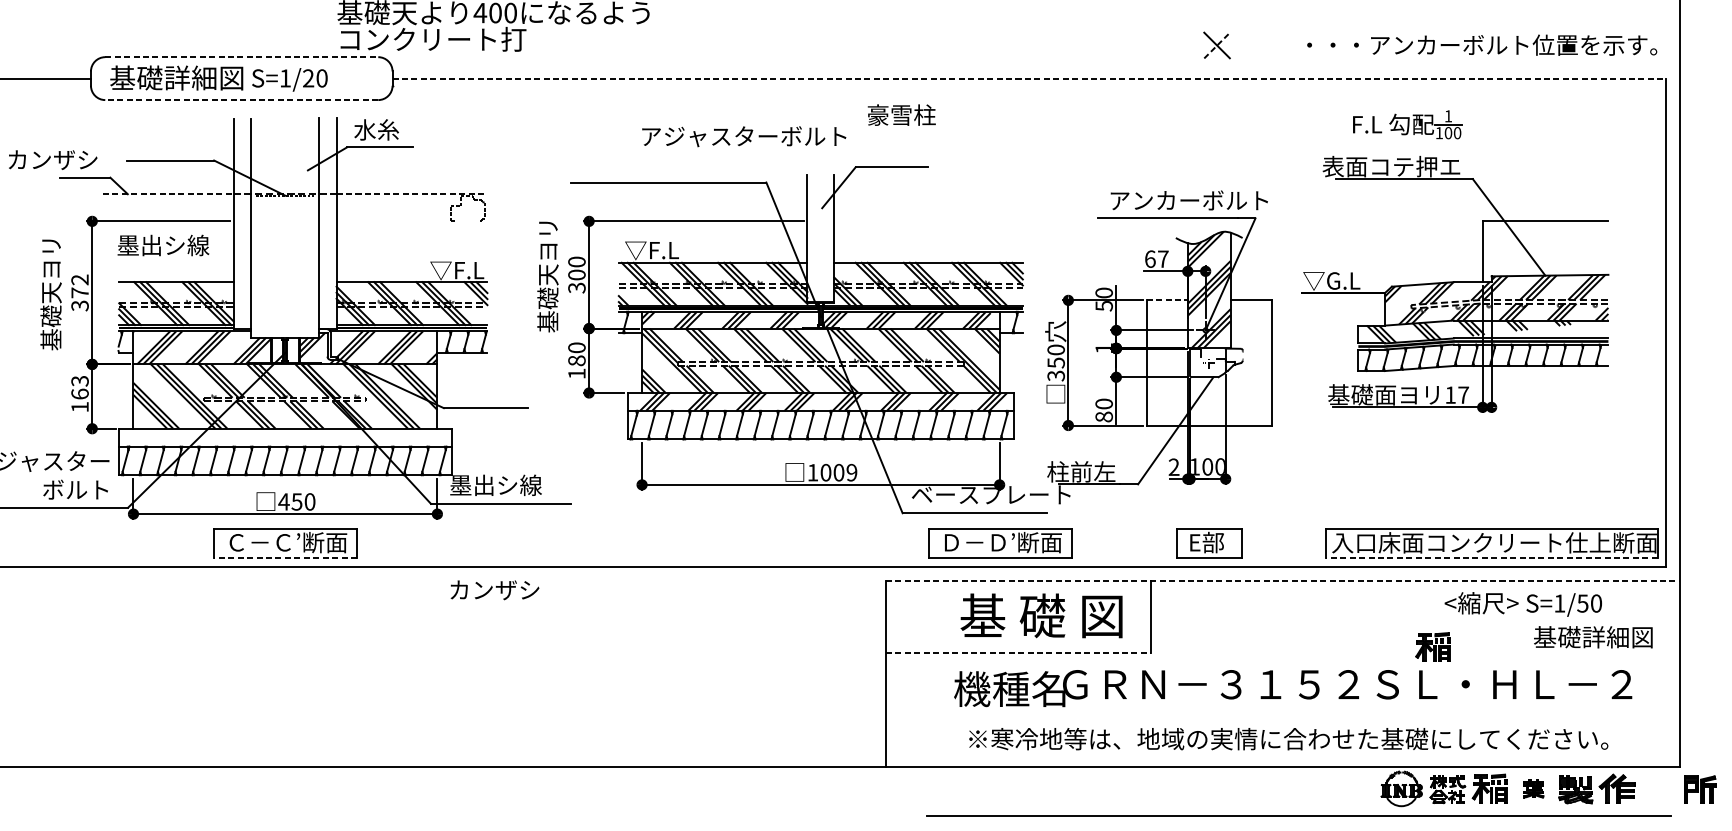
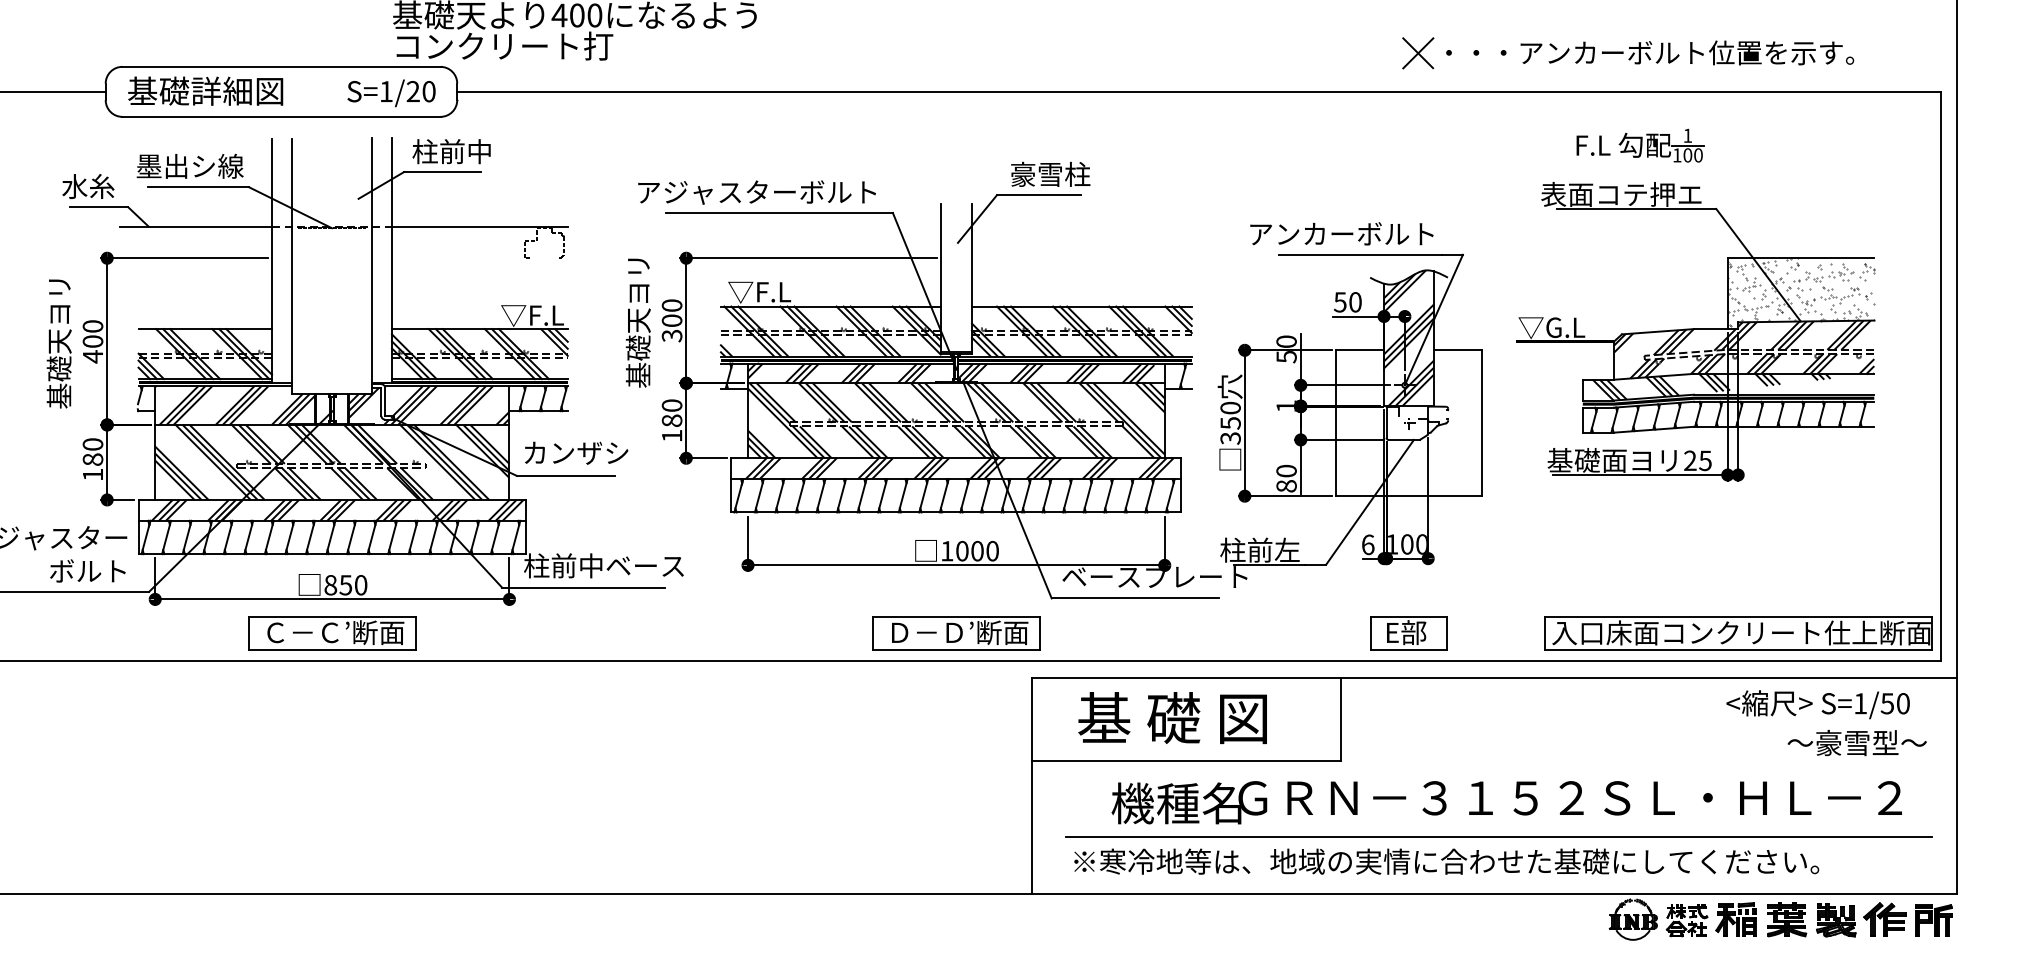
text: (1482, 44) -> (1650, 52), moved
line: (1217, 45) -> (1418, 53), dashed -> solid
line: (241, 56) -> (281, 66), dashed -> solid
line: (1029, 78) -> (1199, 91), dashed -> solid
text: (289, 80) -> (391, 93), moved
line: (240, 99) -> (280, 116), dashed -> solid
text: (901, 114) -> (1050, 173), moved
text: (387, 129) -> (451, 151), 水糸 -> 柱前中
text: (743, 136) -> (756, 192), moved
text: (53, 159) -> (62, 186), カンザシ -> 水糸
line: (168, 194) -> (196, 226), dashed -> solid
line: (411, 194) -> (479, 226), dashed -> solid
text: (1189, 200) -> (1341, 233), moved
text: (162, 244) -> (189, 165), moved
hatch: (1545, 250) -> (1801, 292), added
text: (1156, 259) -> (1347, 302), 67 -> 50
text: (79, 292) -> (92, 341), 372 -> 400
line: (1167, 300) -> (1360, 350), dashed -> solid
text: (79, 387) -> (92, 451), 163 -> 180
text: (1456, 394) -> (1697, 460), 17 -> 25
hatch: (289, 436) -> (337, 509), added
text: (1173, 466) -> (1367, 544), 2 -> 6
text: (851, 472) -> (992, 551), 1009 -> 1000
text: (518, 484) -> (603, 565), 墨出シ線 -> 柱前中ベース
text: (283, 502) -> (330, 585), 450 -> 850
part: (1000, 543) -> (956, 633), moved
line: (284, 557) -> (331, 650), dashed -> solid
line: (1491, 557) -> (1738, 650), dashed -> solid
line: (1282, 581) -> (1494, 677), dashed -> solid
text: (494, 589) -> (576, 452), moved
text: (1522, 604) -> (1817, 704), moved
text: (1041, 615) -> (1172, 717), moved
text: (1593, 637) -> (1856, 743), 基礎詳細図 -> ～豪雪型～
part: (1432, 647) -> (1669, 754), removed
line: (1019, 652) -> (1187, 760), dashed -> solid
text: (1288, 738) -> (1446, 861), moved
part: (1533, 788) -> (1787, 919), size x1.67
part: (1699, 789) -> (1933, 920), moved
line: (1298, 816) -> (1498, 836), moved

